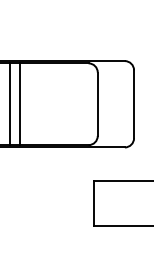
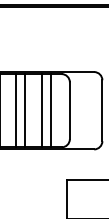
line: (38, 104) -> (16, 110), added
line: (48, 104) -> (25, 110), added
line: (66, 104) -> (41, 110), added
line: (76, 104) -> (50, 110), added

